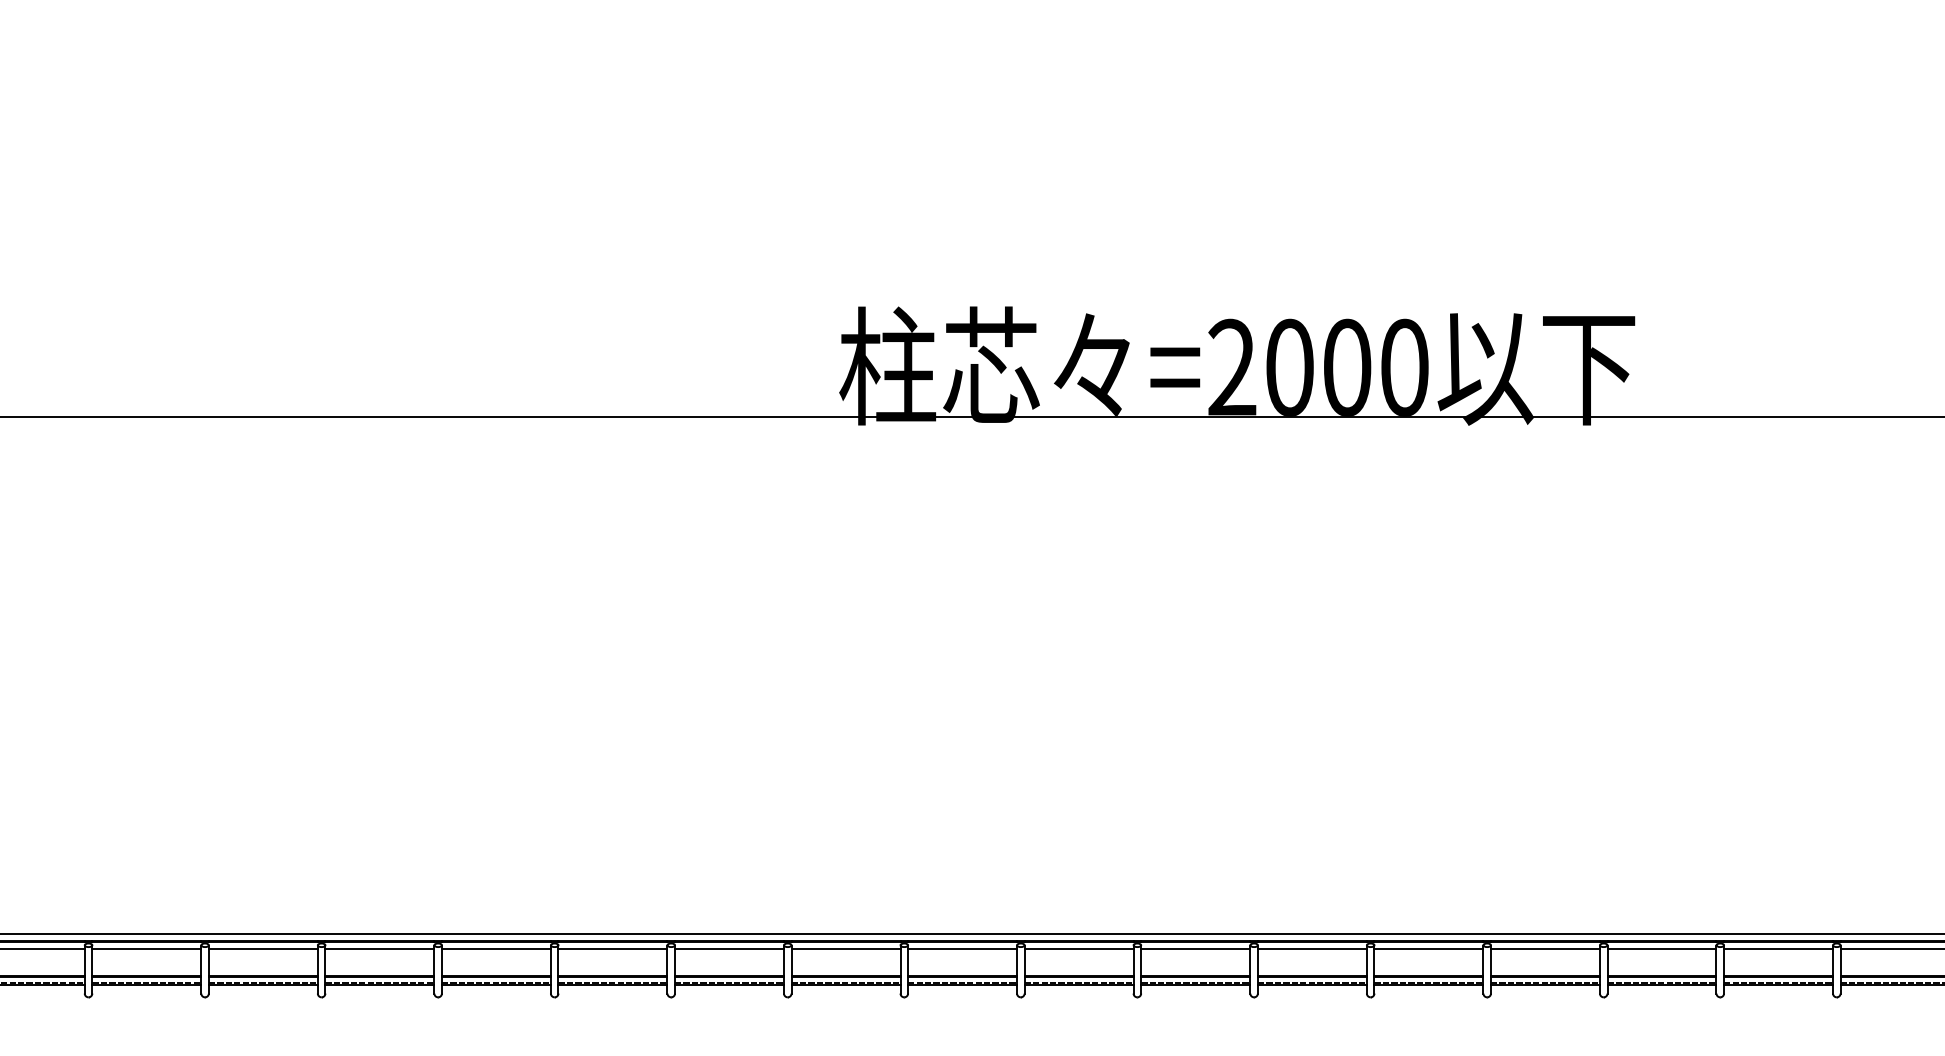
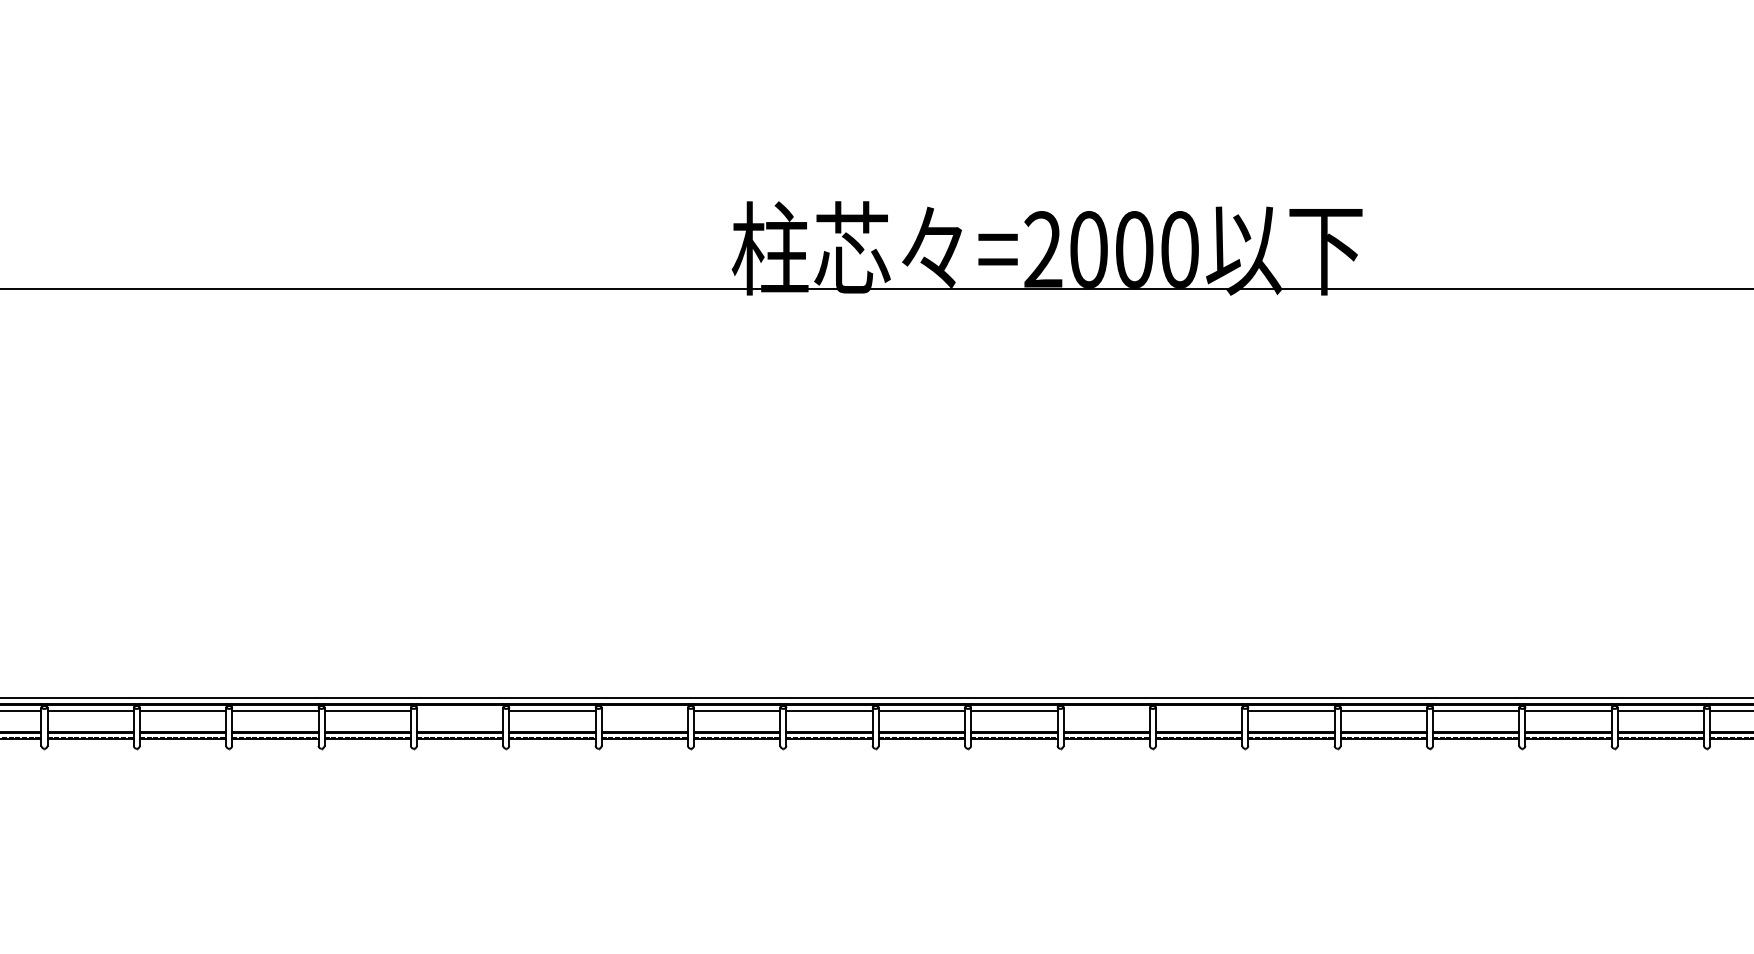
line: (495, 949) -> (459, 710), removed
line: (729, 949) -> (644, 710), removed
line: (1312, 949) -> (1106, 710), removed
line: (1428, 949) -> (1198, 710), removed

